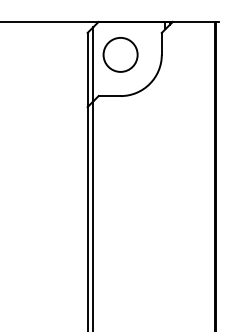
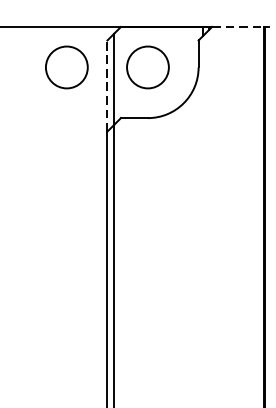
line: (194, 21) -> (238, 26), solid -> dashed
circle: (54, 54) -> (66, 66), added
line: (87, 69) -> (107, 85), solid -> dashed

